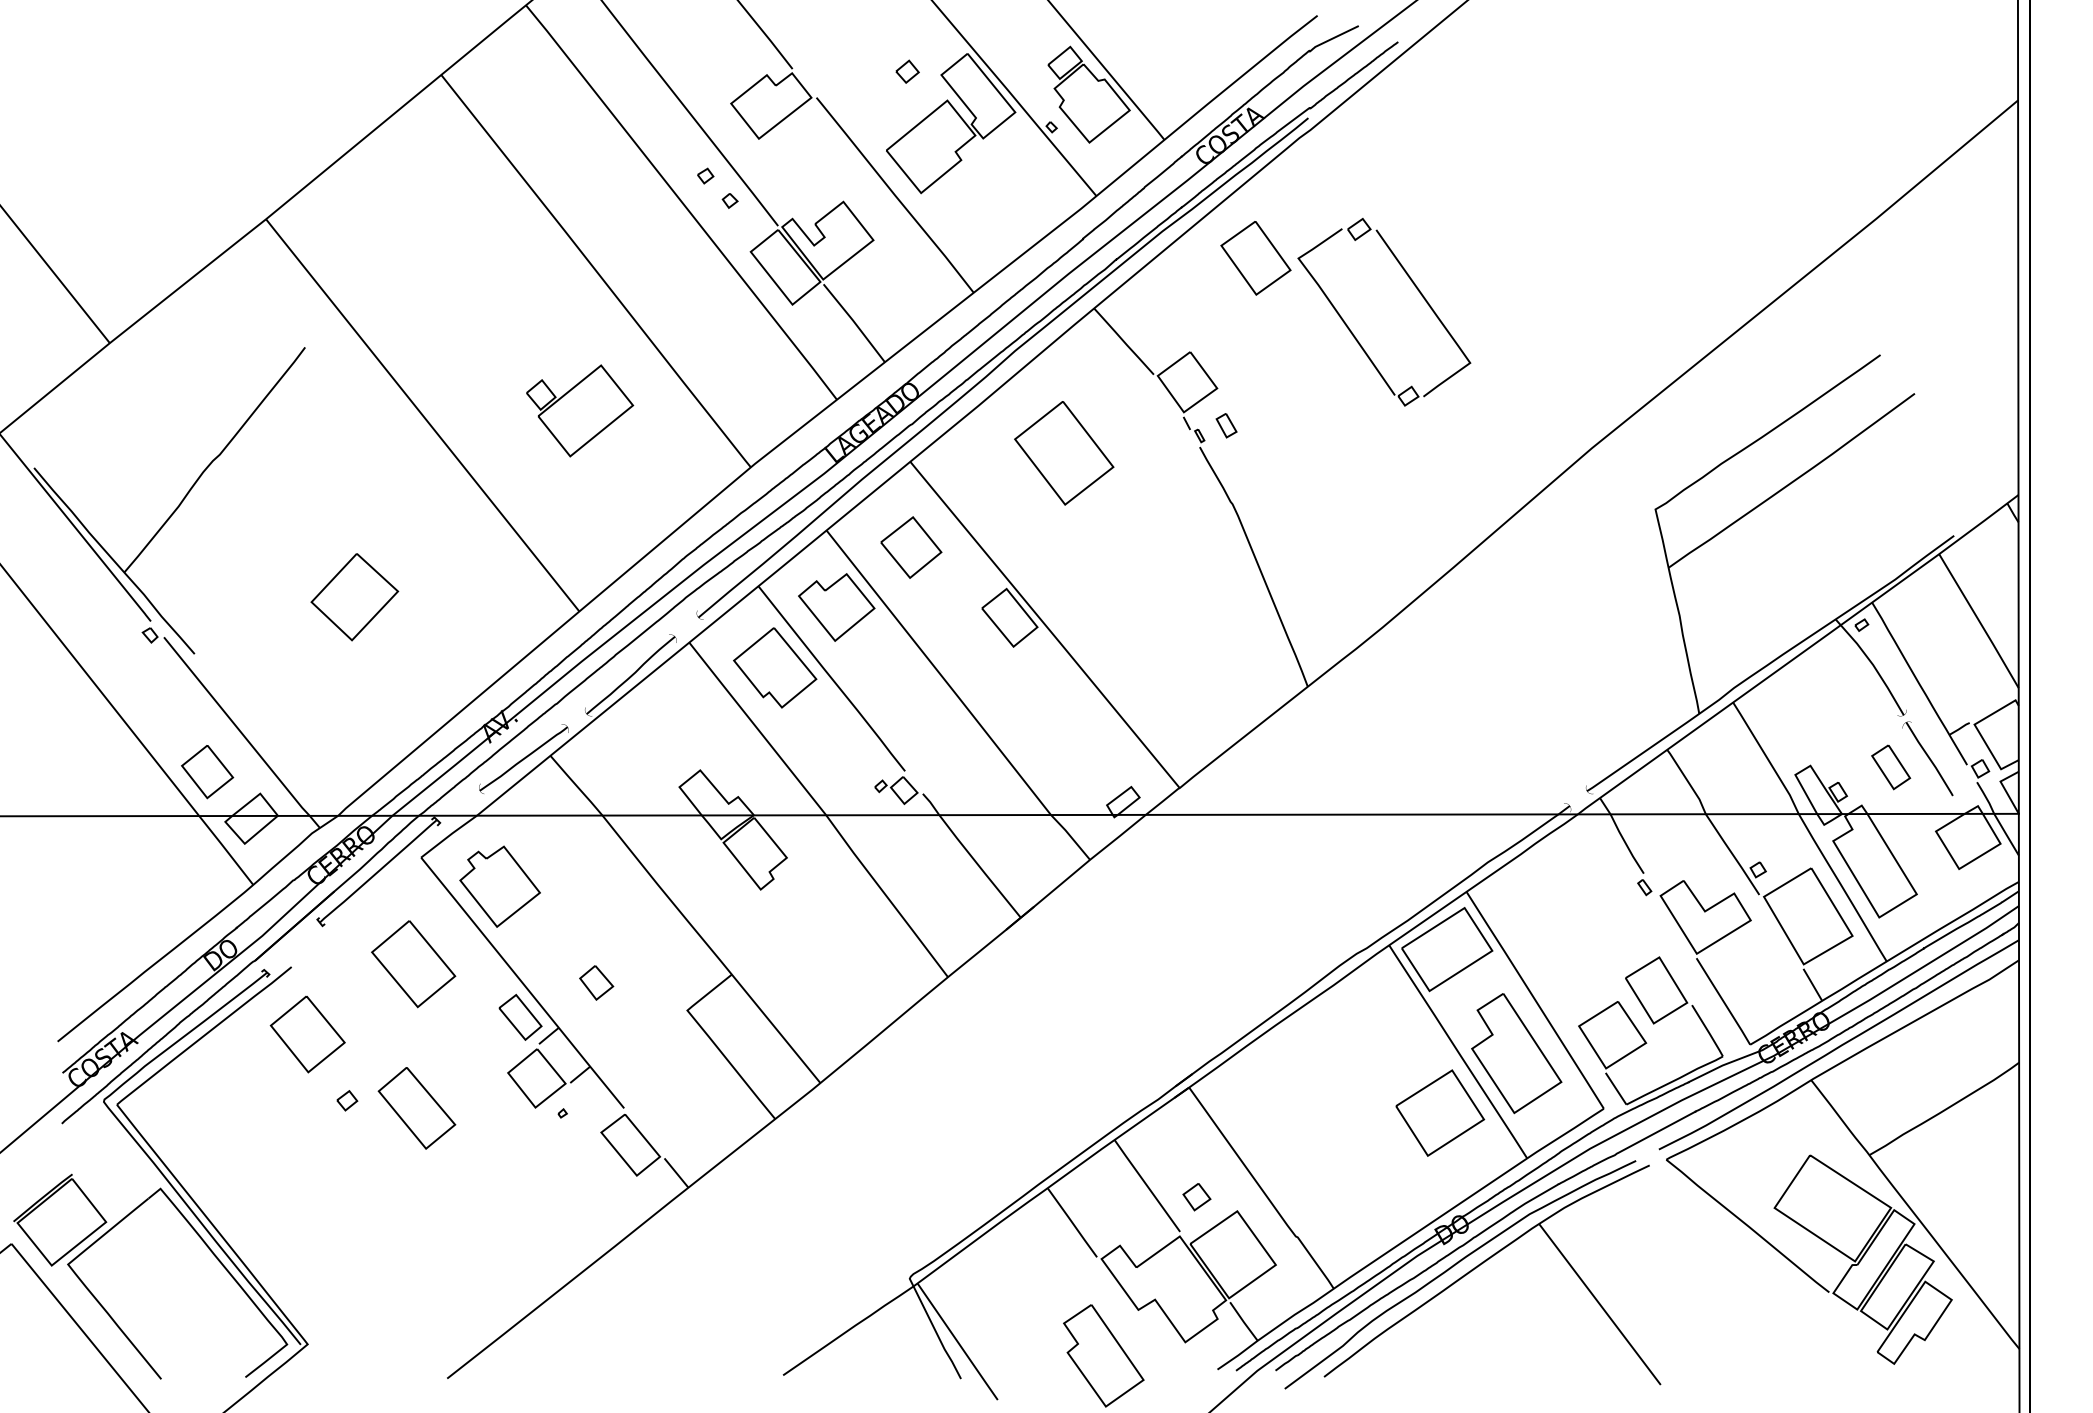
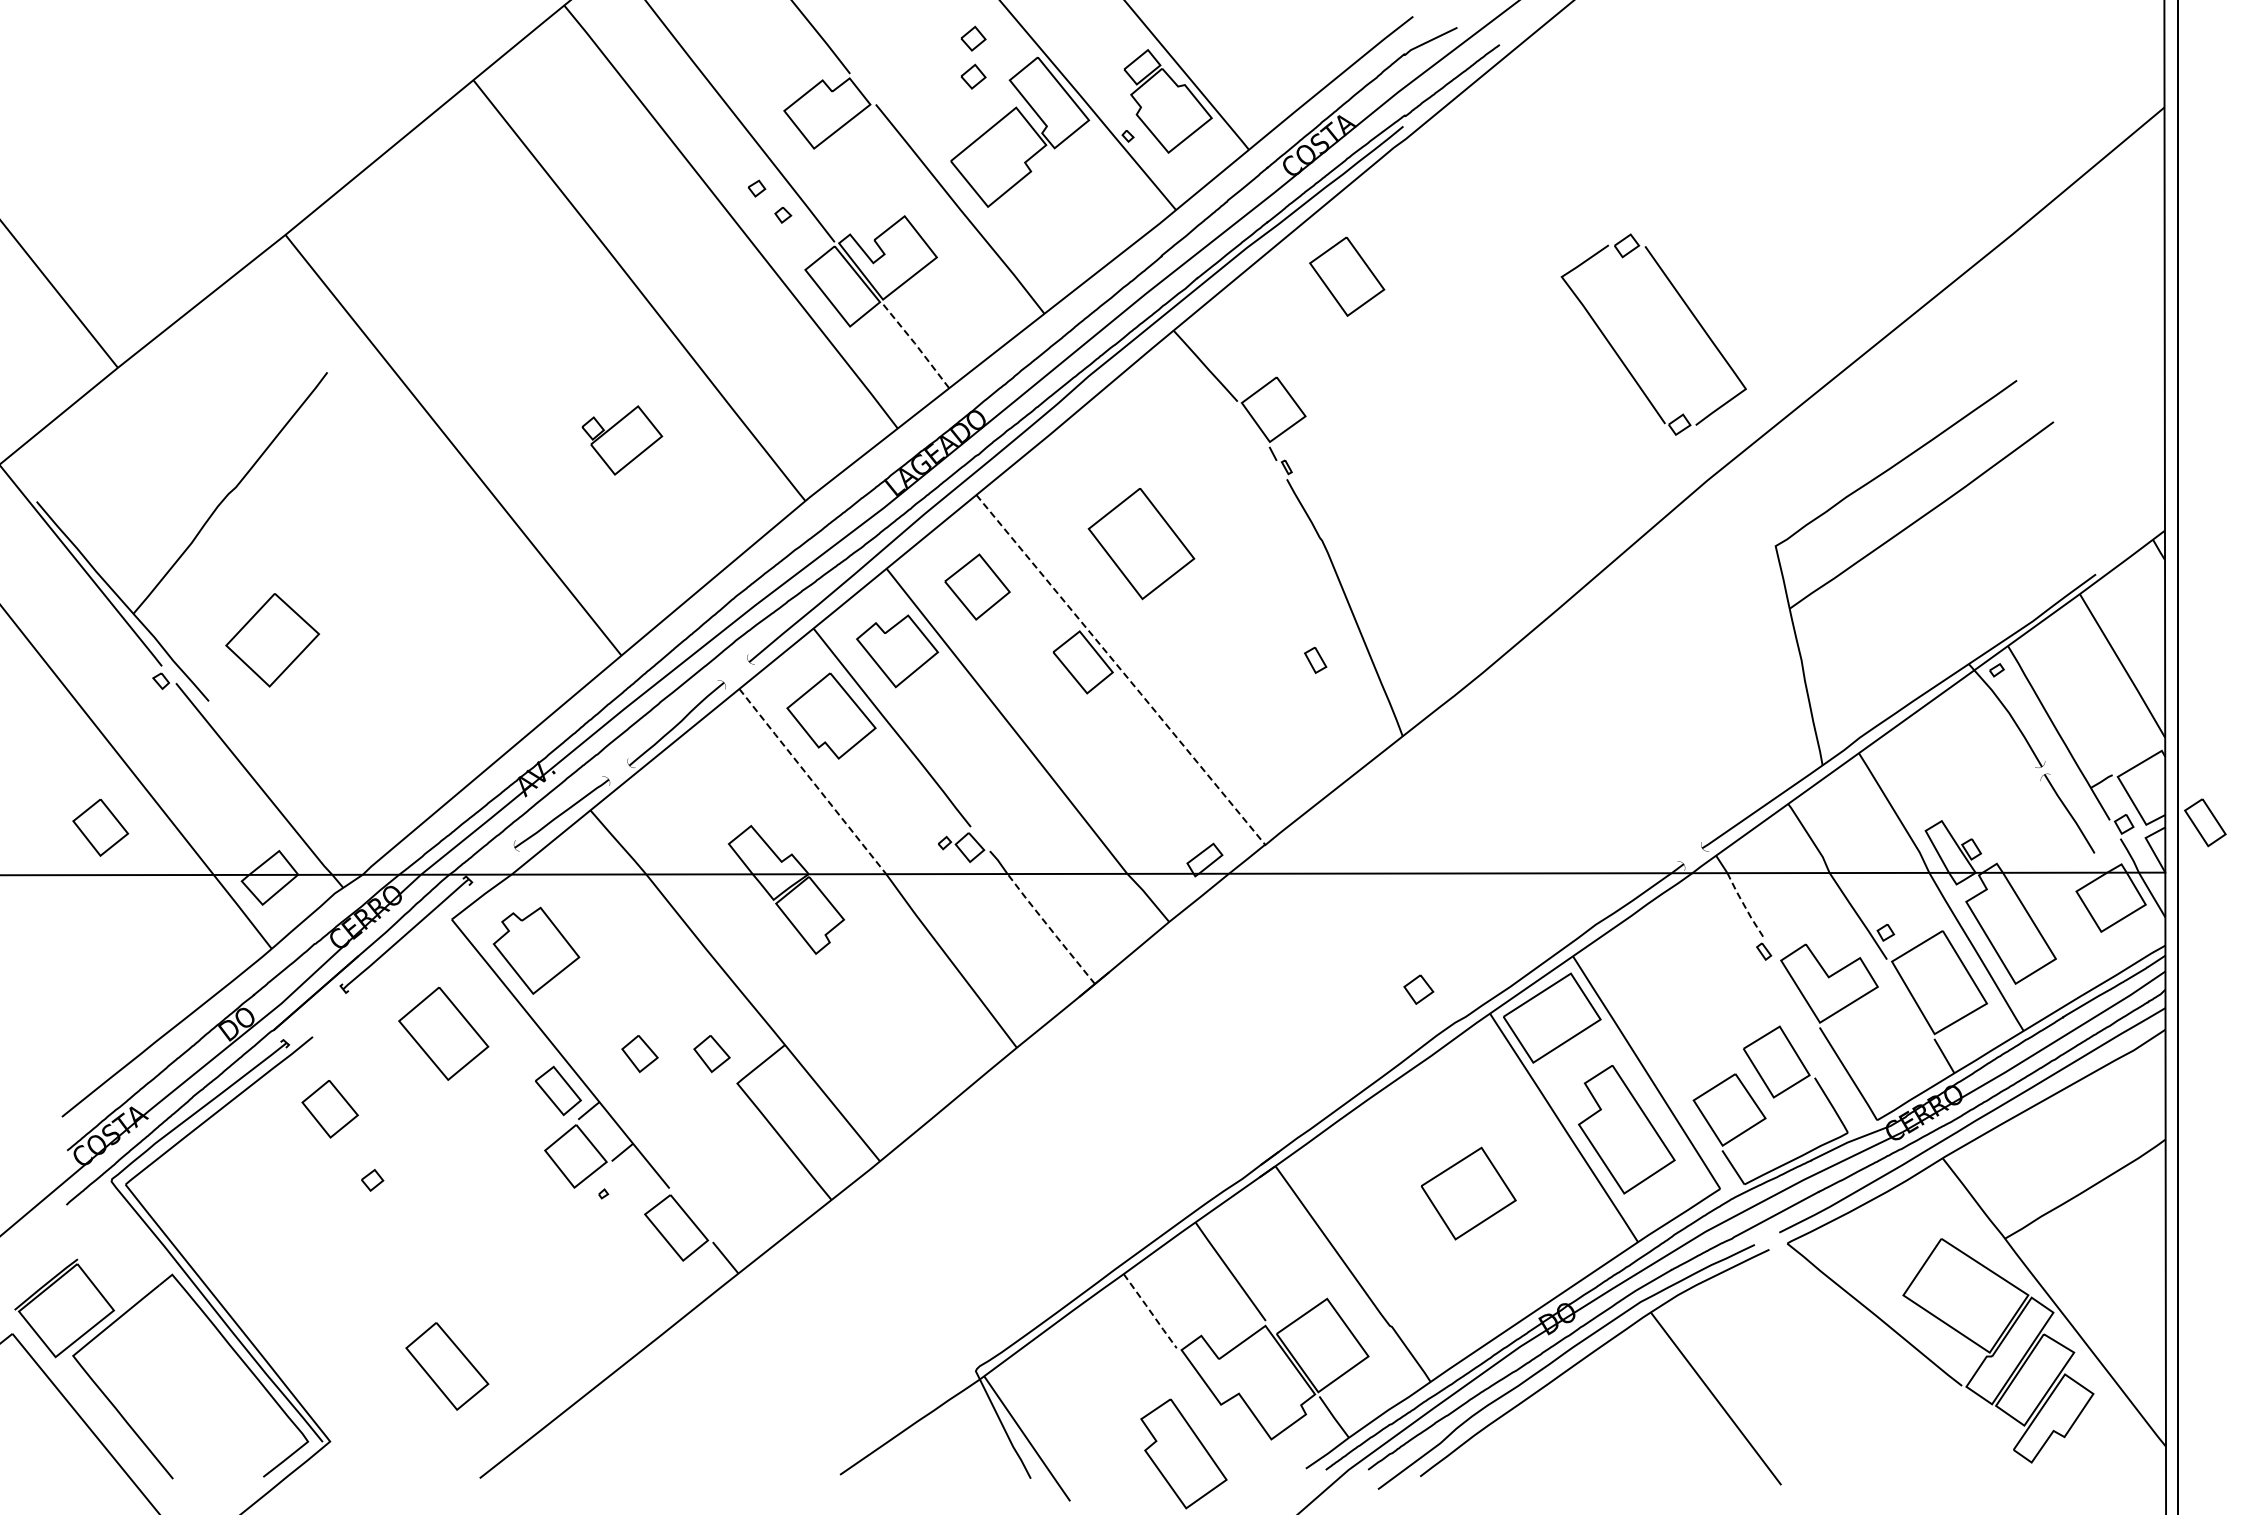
part: (907, 36) -> (973, 38), added
line: (854, 322) -> (916, 345), solid -> dashed
part: (1352, 331) -> (1619, 355), moved
part: (580, 410) -> (622, 440), size x0.7
part: (1226, 424) -> (1315, 659), moved
part: (1064, 453) -> (1141, 544), moved
part: (354, 597) -> (272, 640), moved
line: (1044, 624) -> (1120, 669), solid -> dashed
line: (757, 728) -> (812, 781), solid -> dashed
part: (1891, 767) -> (2205, 822), moved
part: (207, 771) -> (100, 827), moved
line: (1626, 844) -> (1744, 905), solid -> dashed
line: (979, 866) -> (1050, 929), solid -> dashed
part: (663, 983) -> (711, 1054), added
part: (307, 1033) -> (329, 1108), size x0.7
part: (417, 1108) -> (447, 1366), moved
part: (1439, 1113) -> (1468, 1193), moved
part: (1196, 1196) -> (1418, 989), moved
line: (1072, 1223) -> (1150, 1311), solid -> dashed

